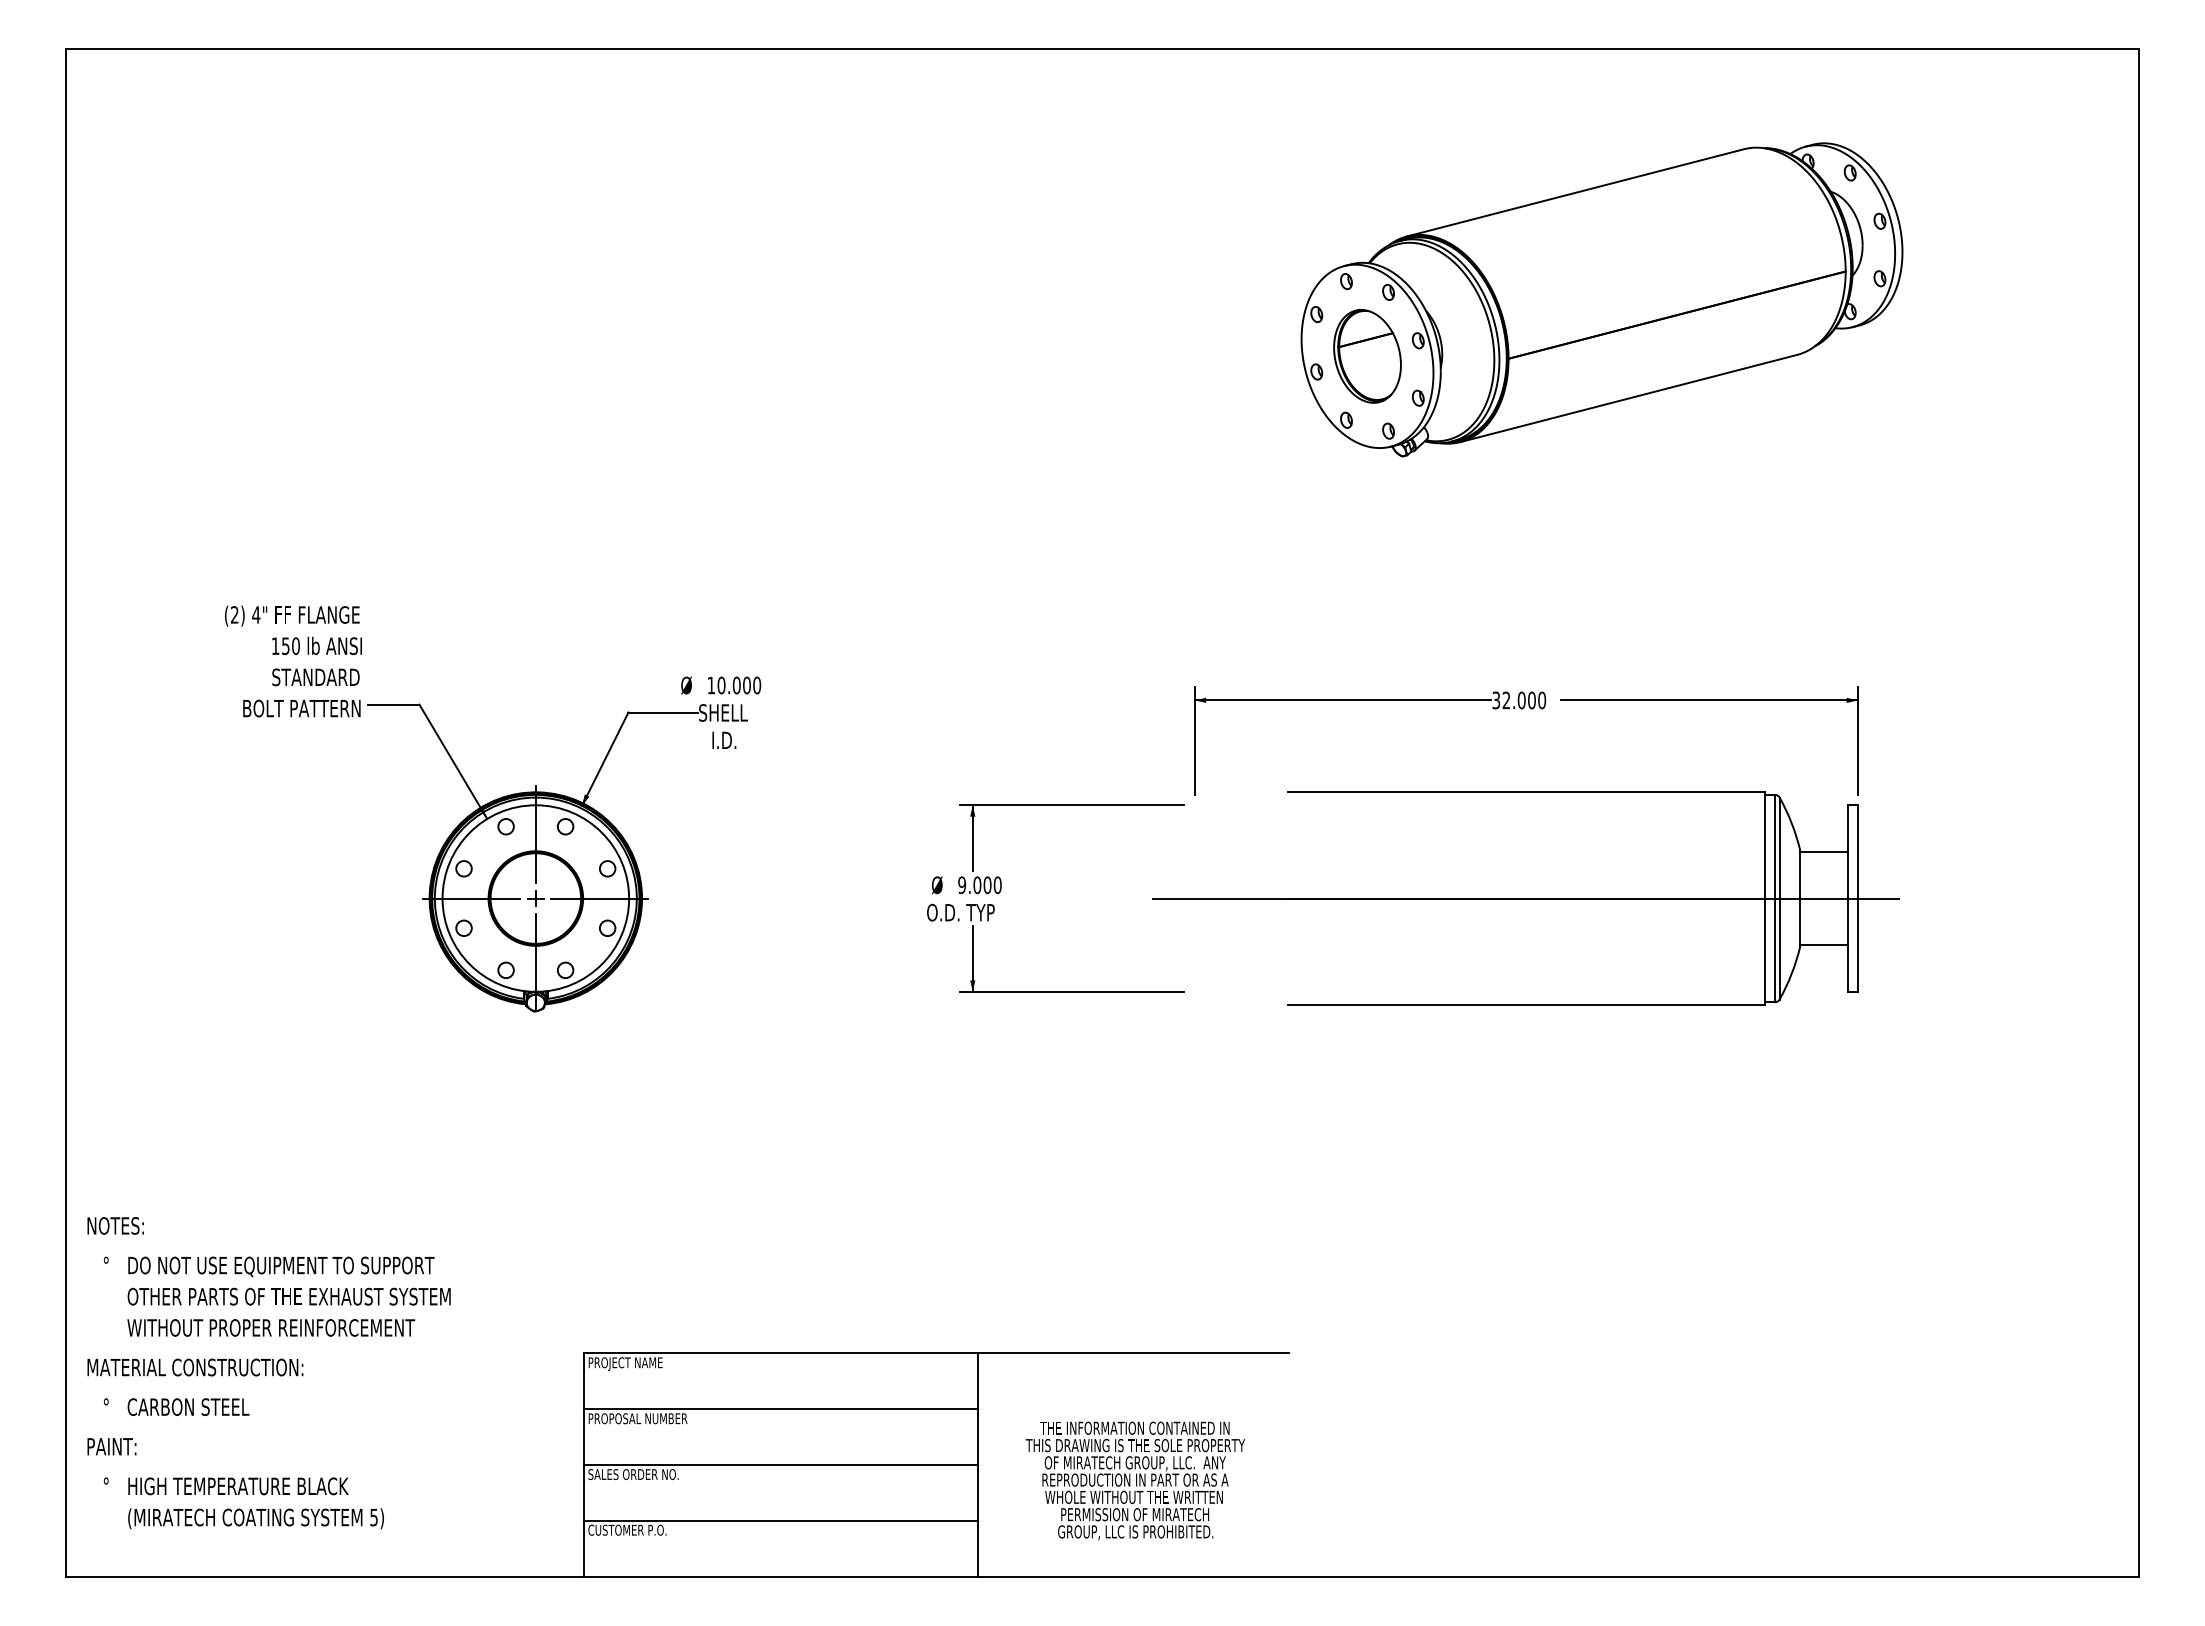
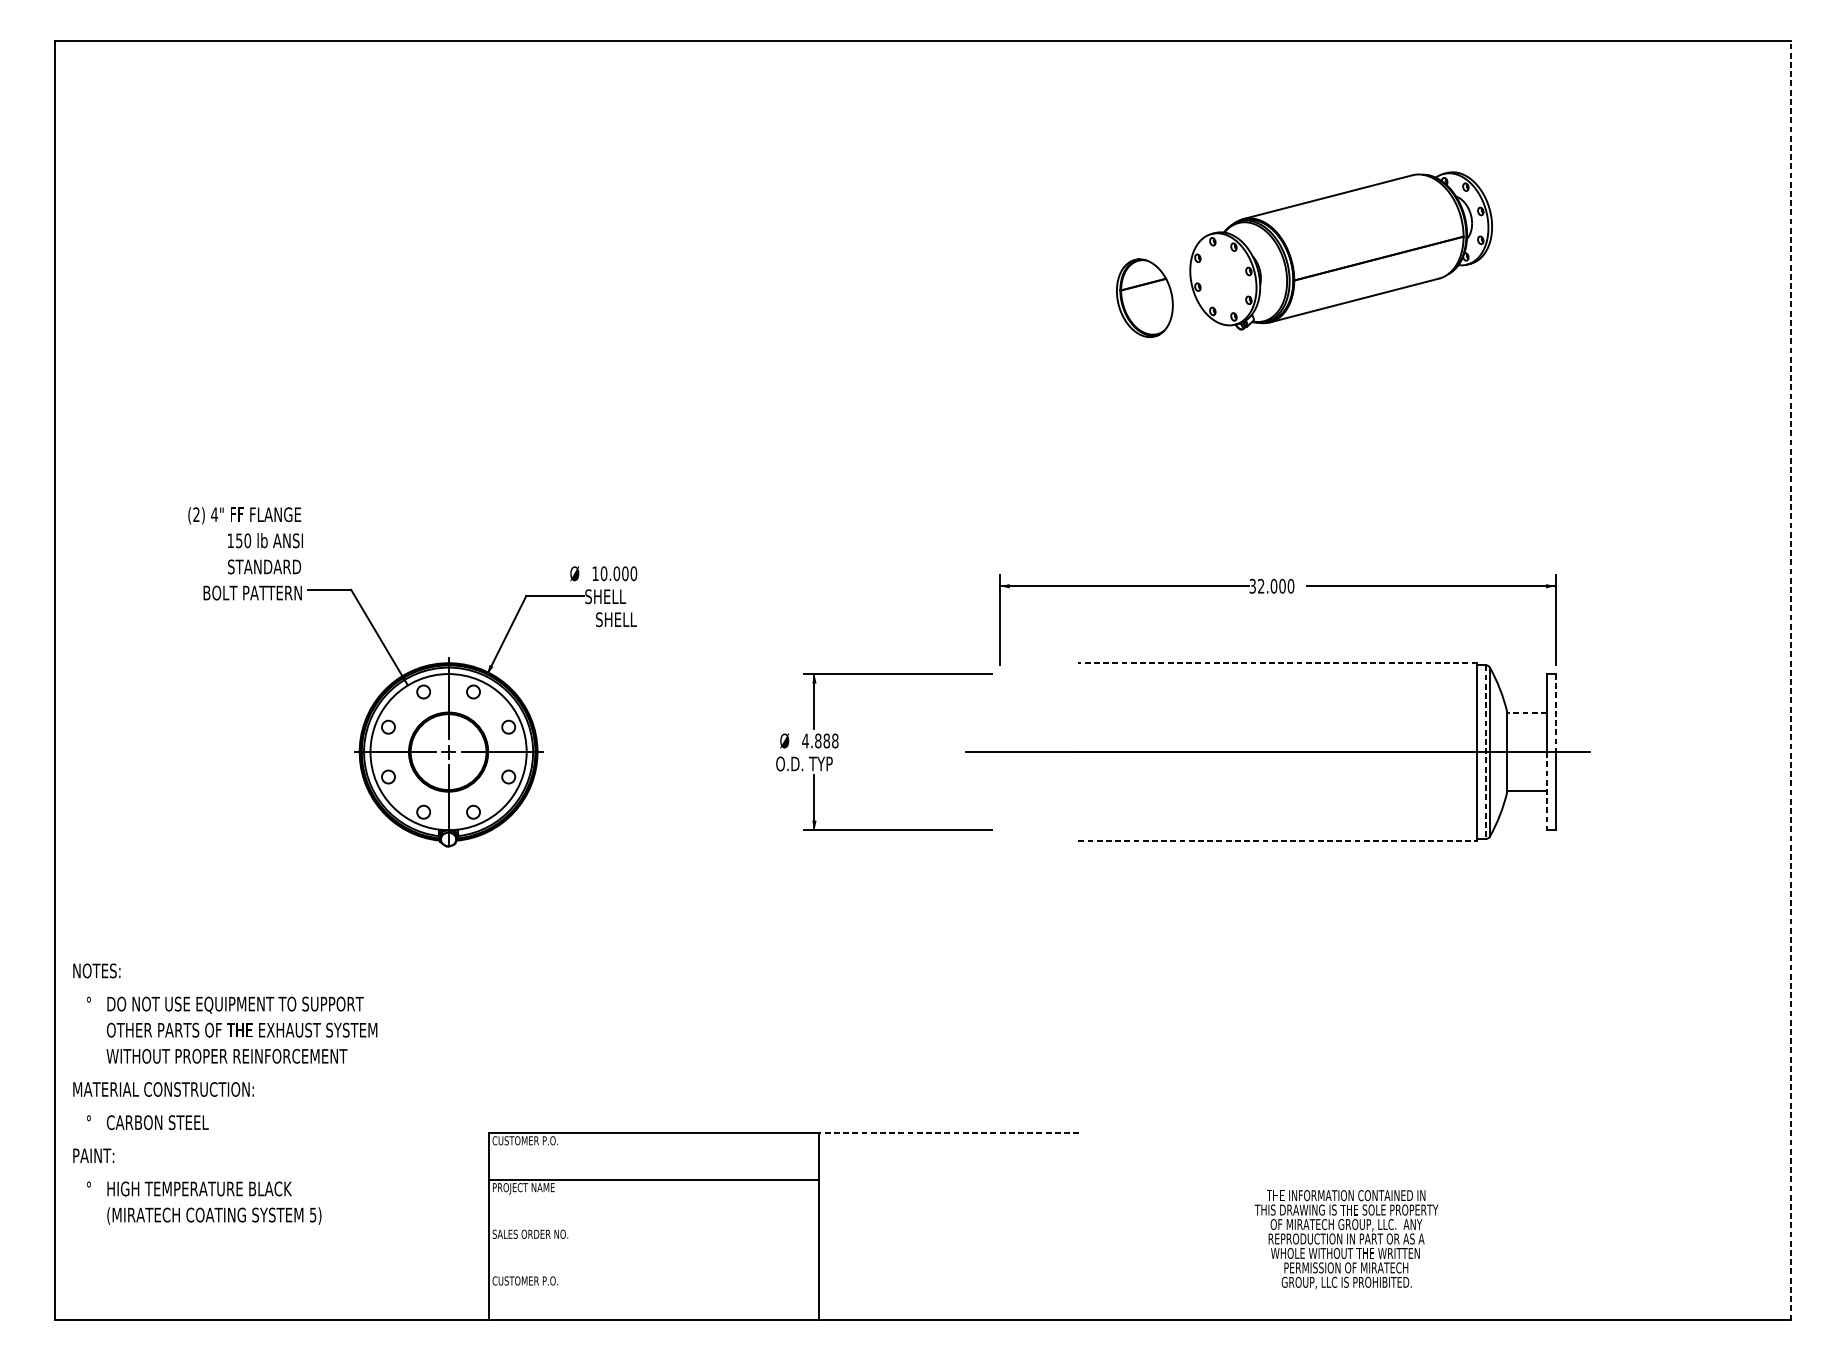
part: (1601, 299) -> (1340, 250), size x0.6
text: (736, 740) -> (616, 619), I.D. -> SHELL
line: (1525, 792) -> (1277, 663), solid -> dashed
line: (2138, 812) -> (1790, 680), solid -> dashed
line: (1823, 851) -> (1526, 712), solid -> dashed
line: (1858, 851) -> (1555, 712), solid -> dashed
text: (979, 885) -> (820, 741), 9.000 -> 4.888
line: (1775, 898) -> (1486, 752), solid -> dashed
line: (1847, 945) -> (1546, 791), solid -> dashed
line: (1526, 1004) -> (1277, 840), solid -> dashed
line: (1133, 1353) -> (948, 1133), solid -> dashed
text: (627, 1364) -> (525, 1142), PROJECT NAME -> CUSTOMER P.O.
text: (268, 1373) -> (224, 1094), moved
text: (647, 1419) -> (542, 1188), PROPOSAL NUMBER -> PROJECT NAME
line: (781, 1465) -> (654, 1226), removed
text: (1134, 1480) -> (1345, 1239), moved
line: (781, 1521) -> (654, 1273), removed

